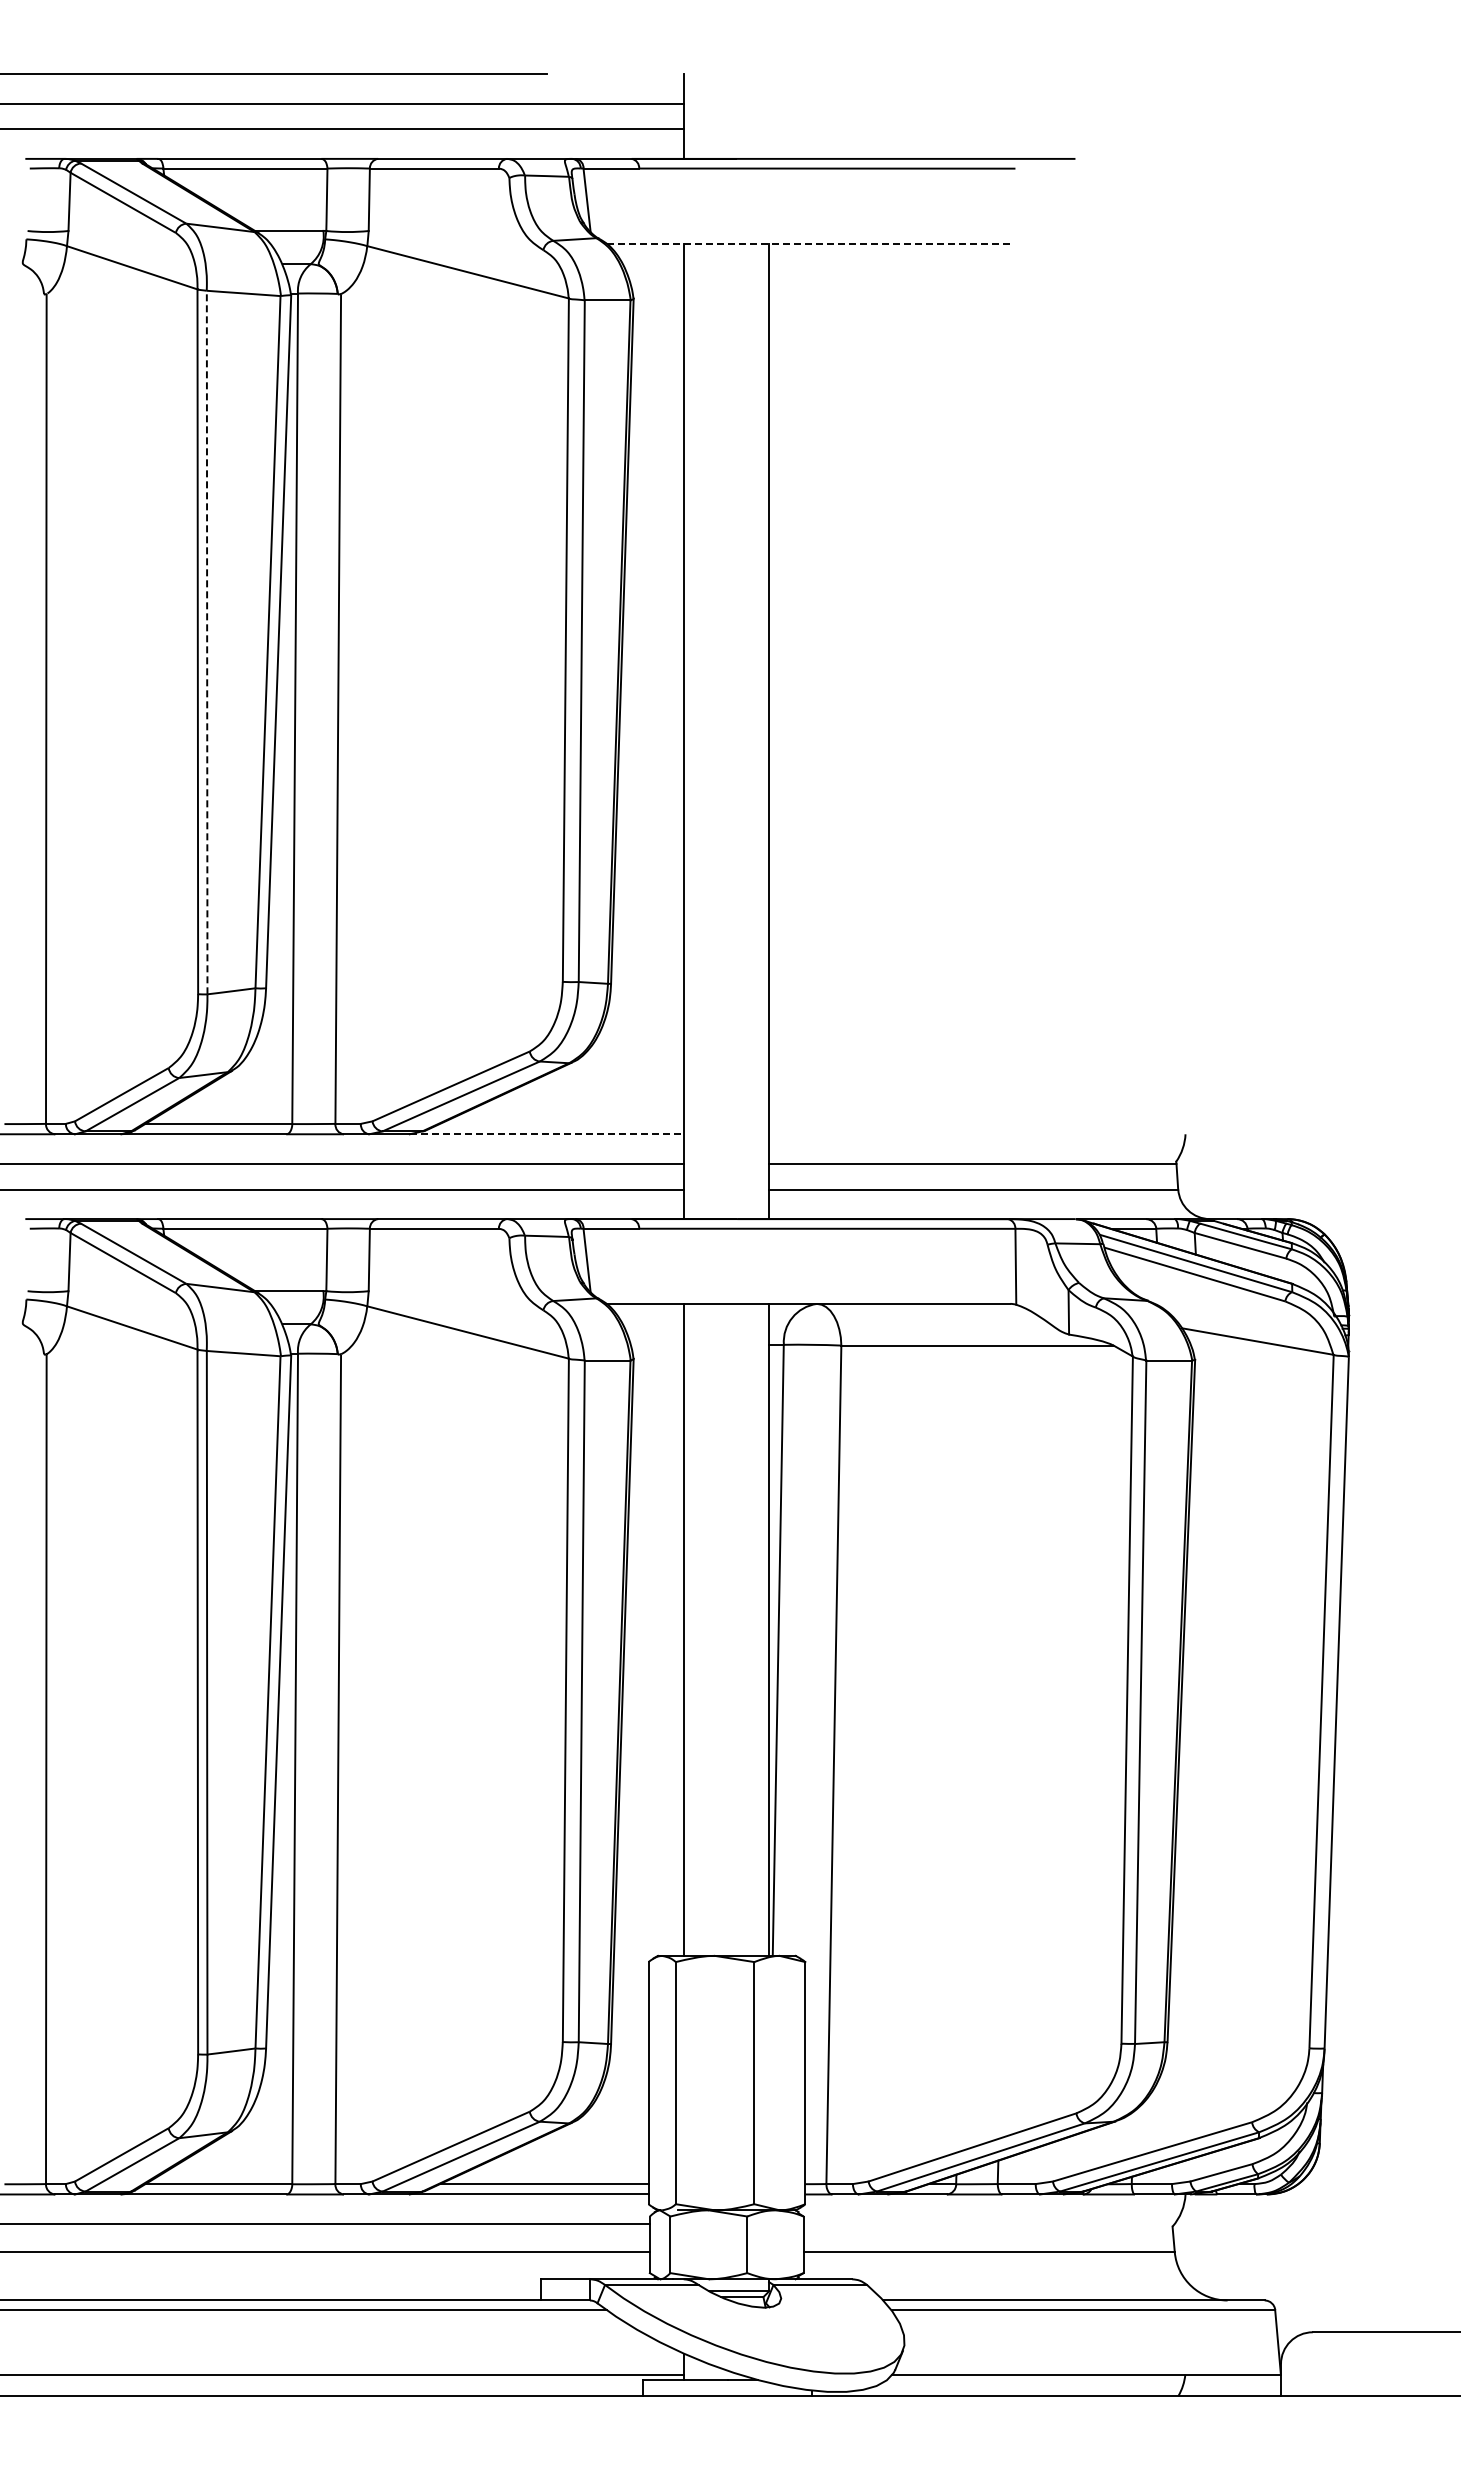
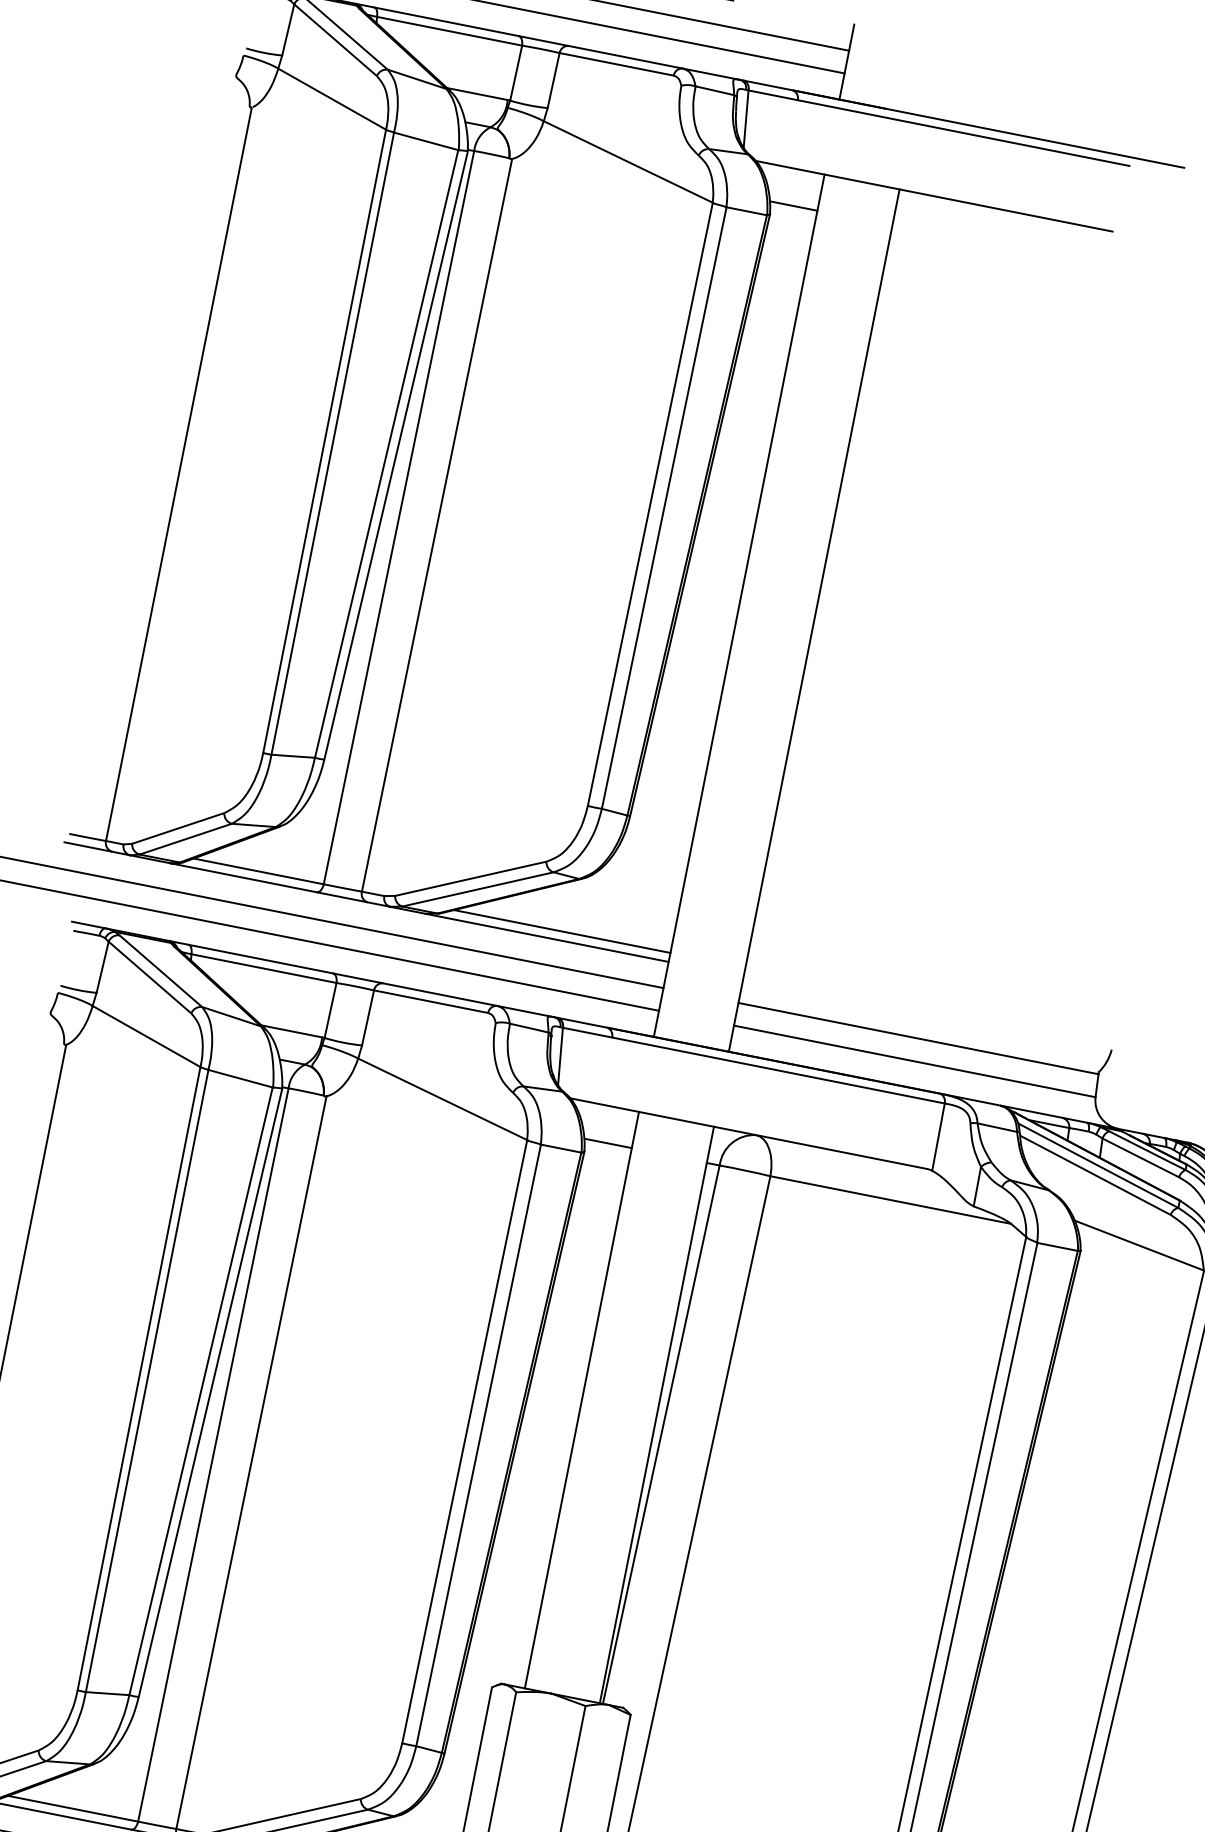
line: (808, 243) -> (934, 196), dashed -> solid
line: (657, 284) -> (793, 205), added
line: (207, 642) -> (333, 443), dashed -> solid
line: (562, 1124) -> (562, 931), added
line: (547, 1134) -> (547, 938), dashed -> solid
line: (657, 1344) -> (608, 1143), added

